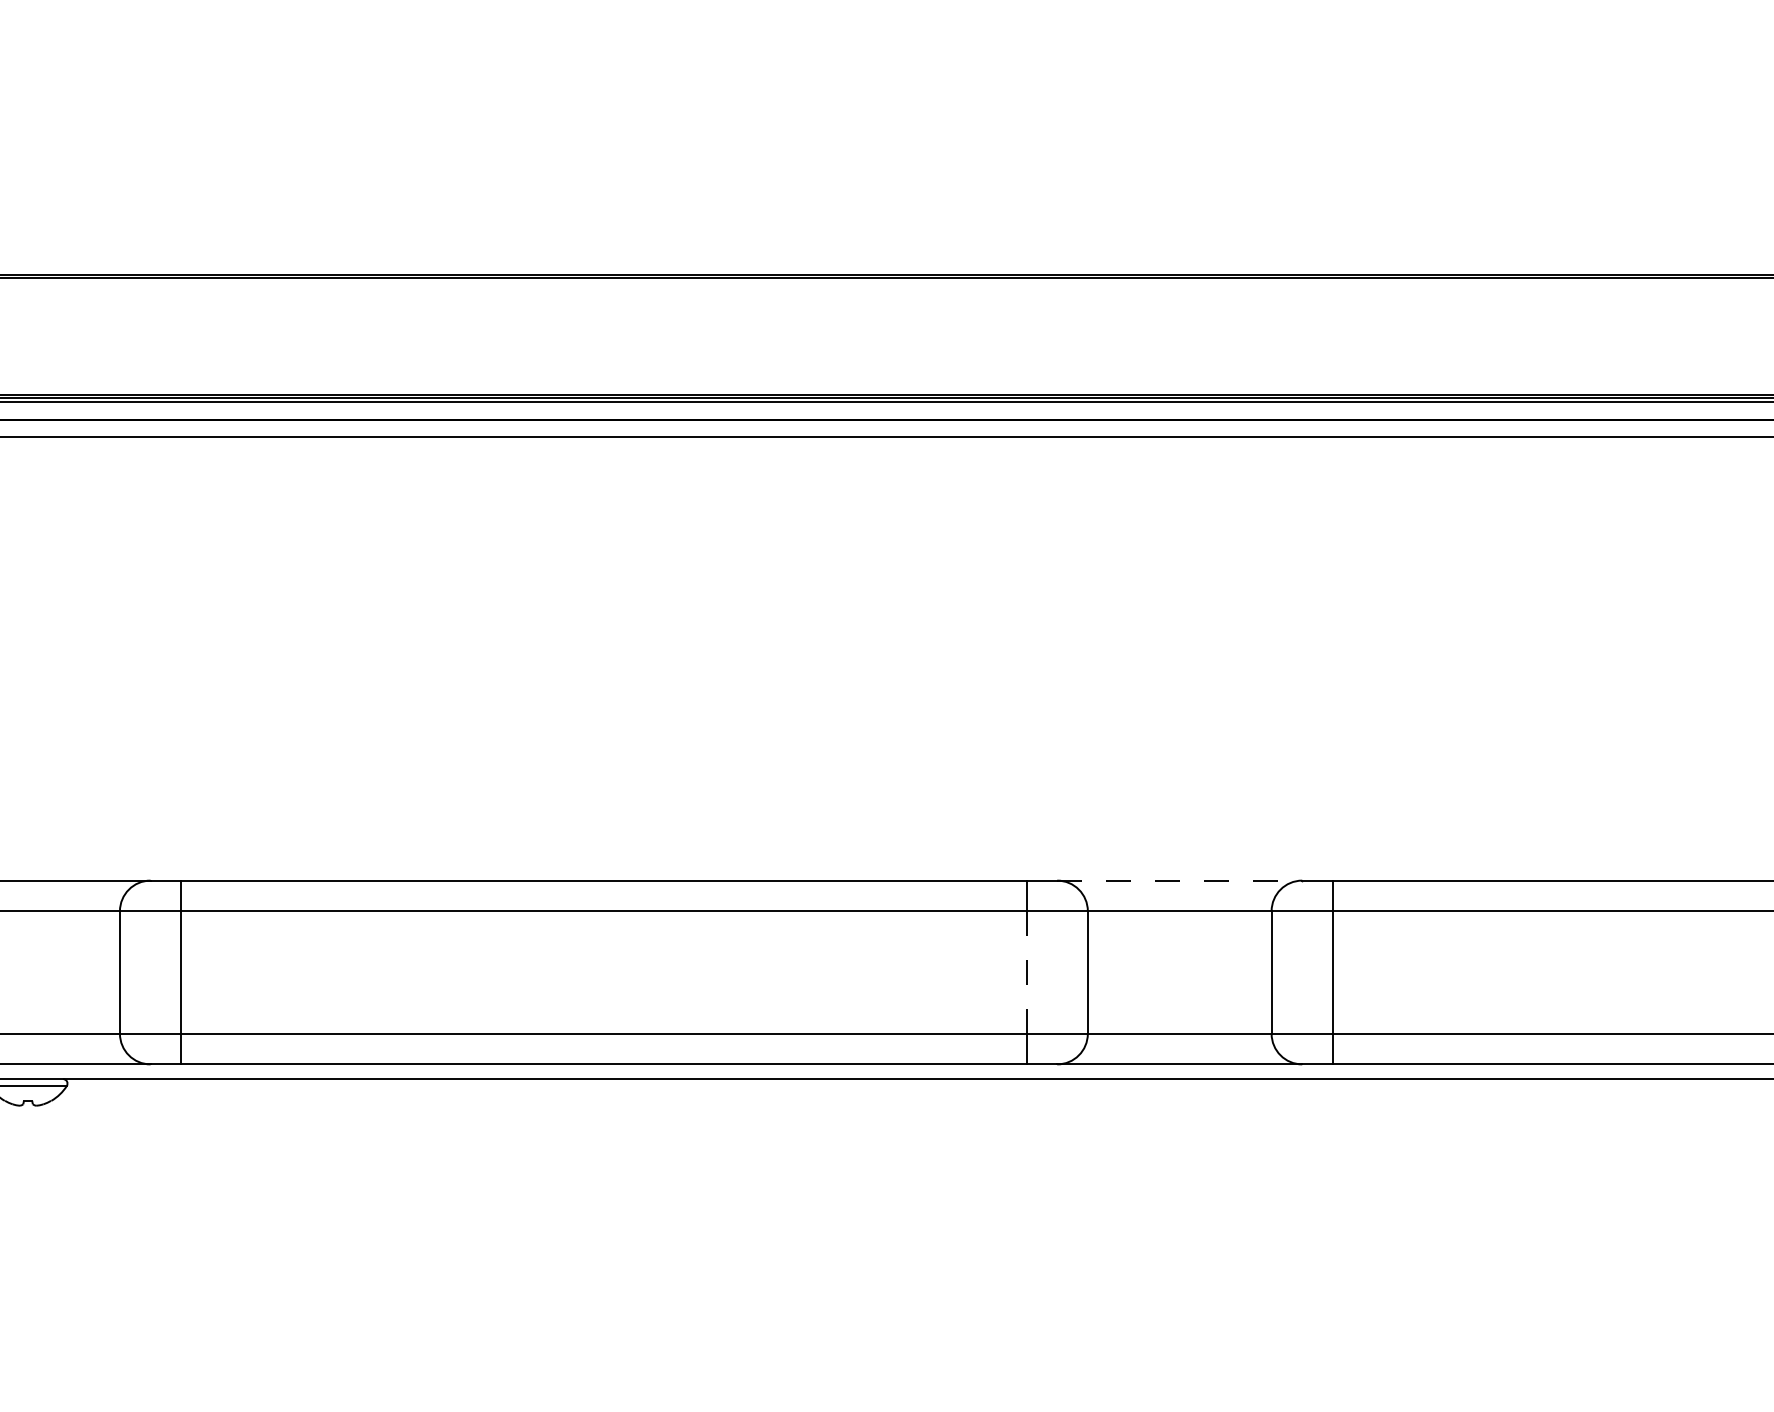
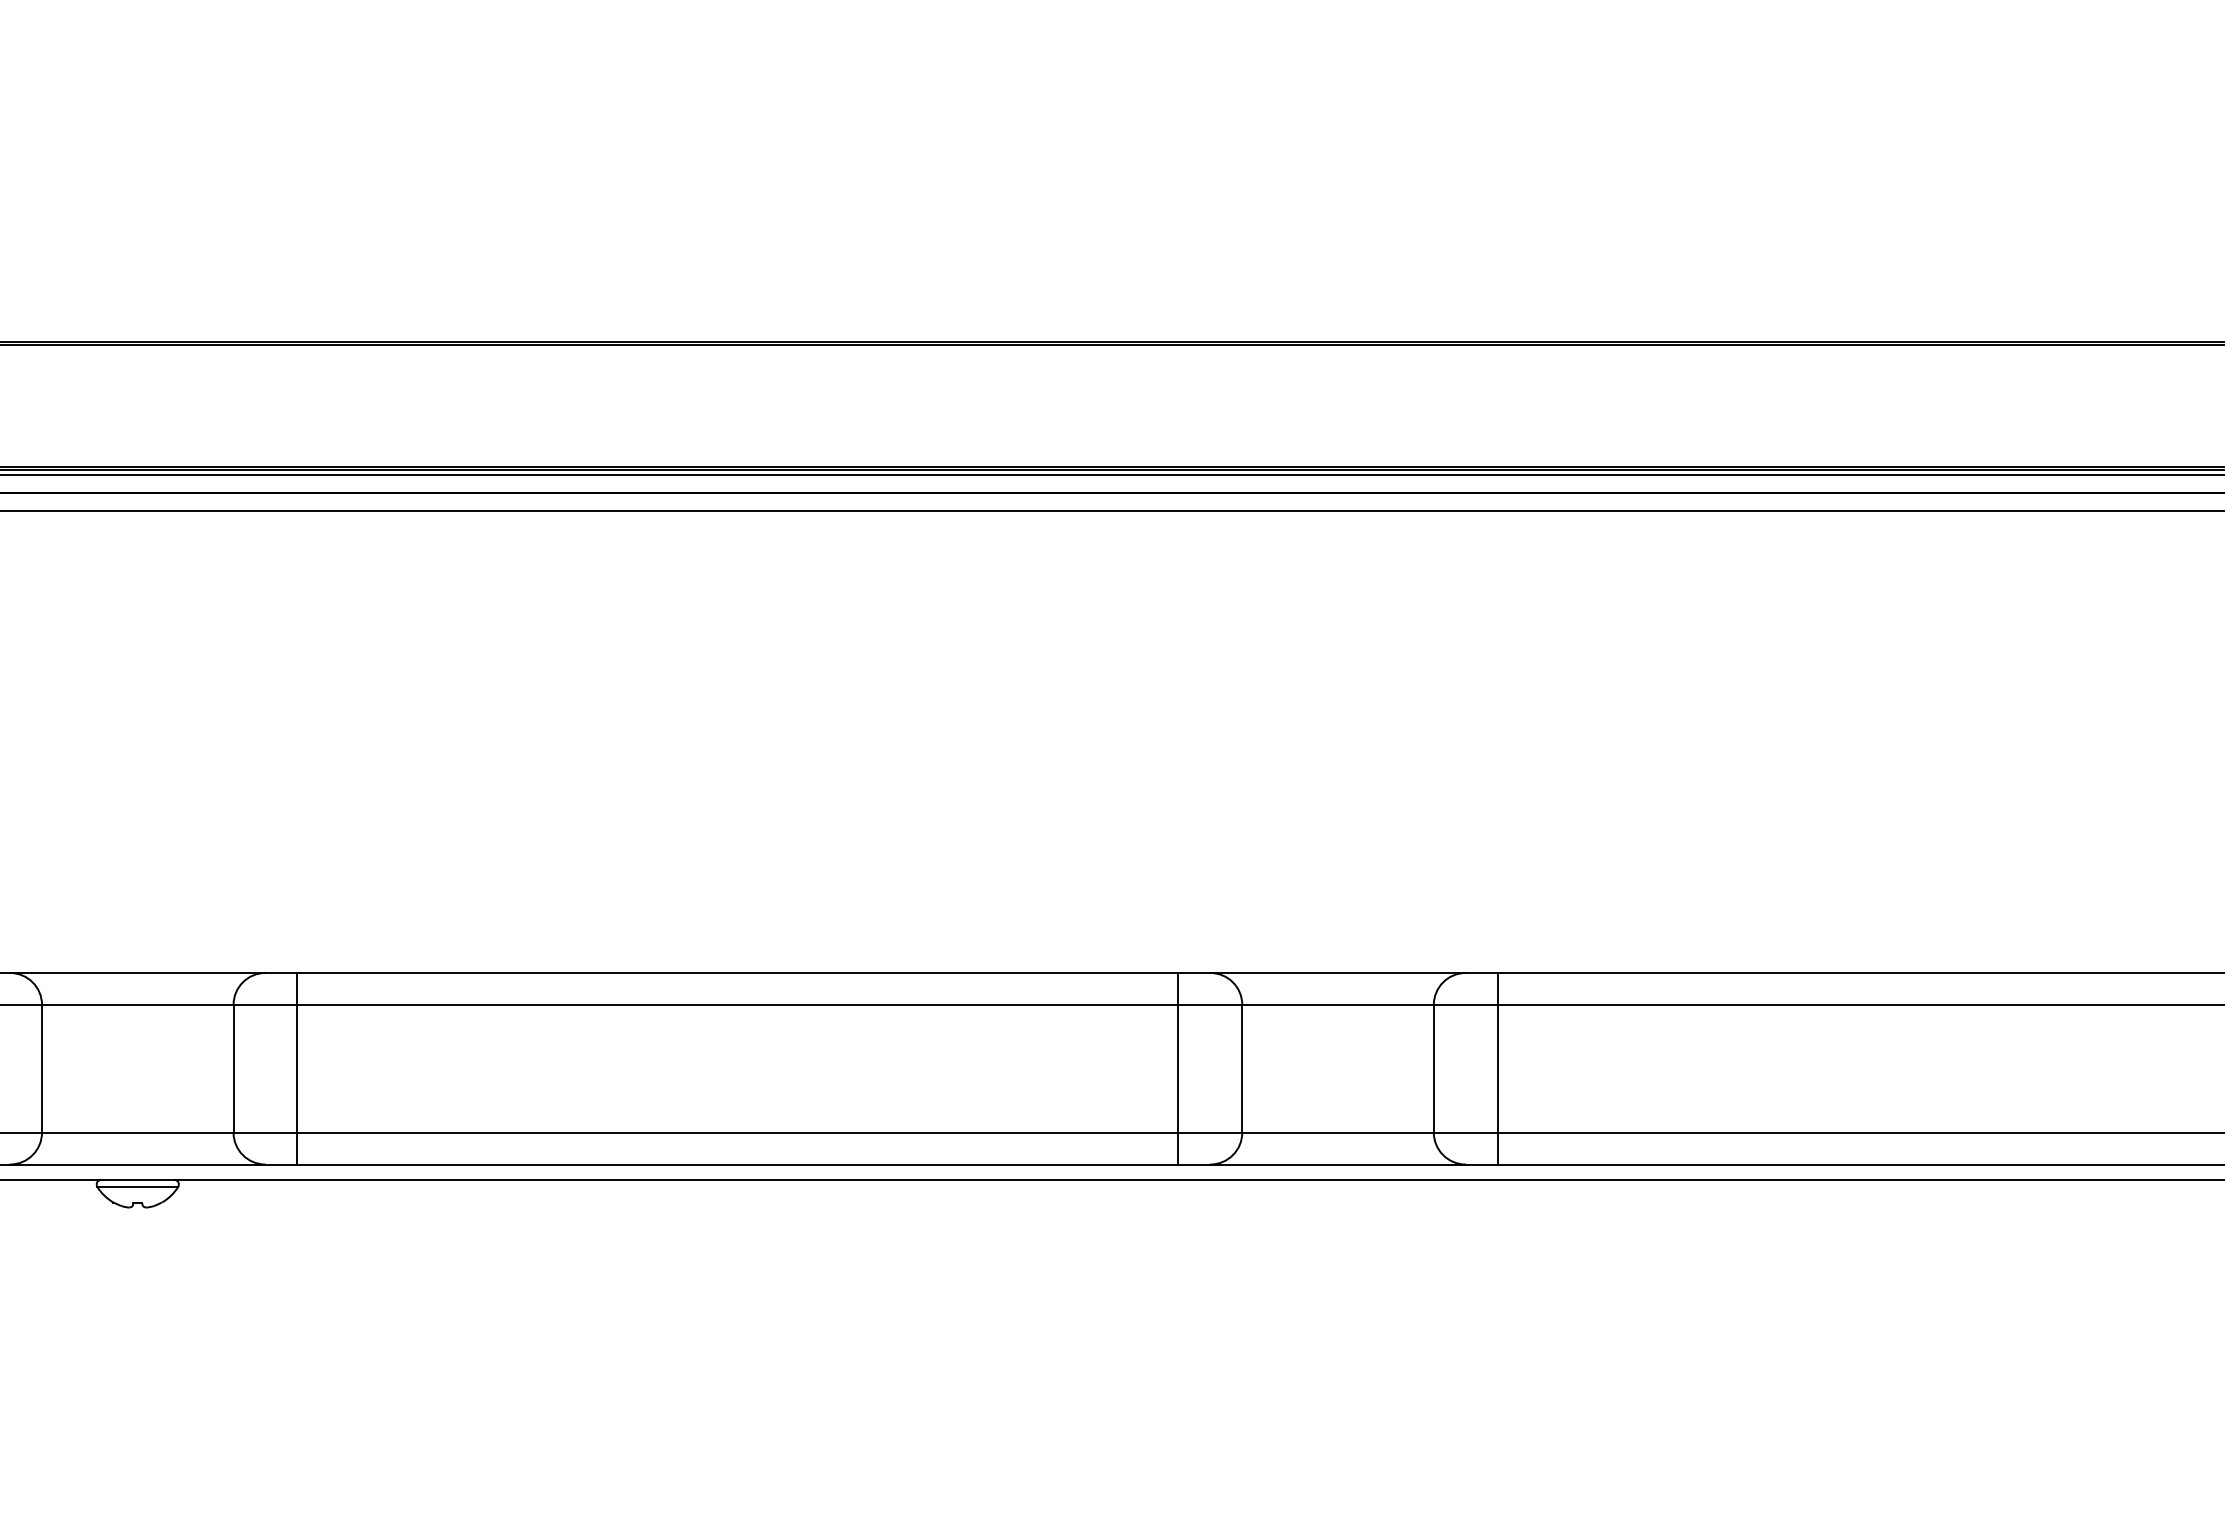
line: (1180, 880) -> (1338, 972), dashed -> solid
line: (1026, 972) -> (1178, 1068), dashed -> solid

